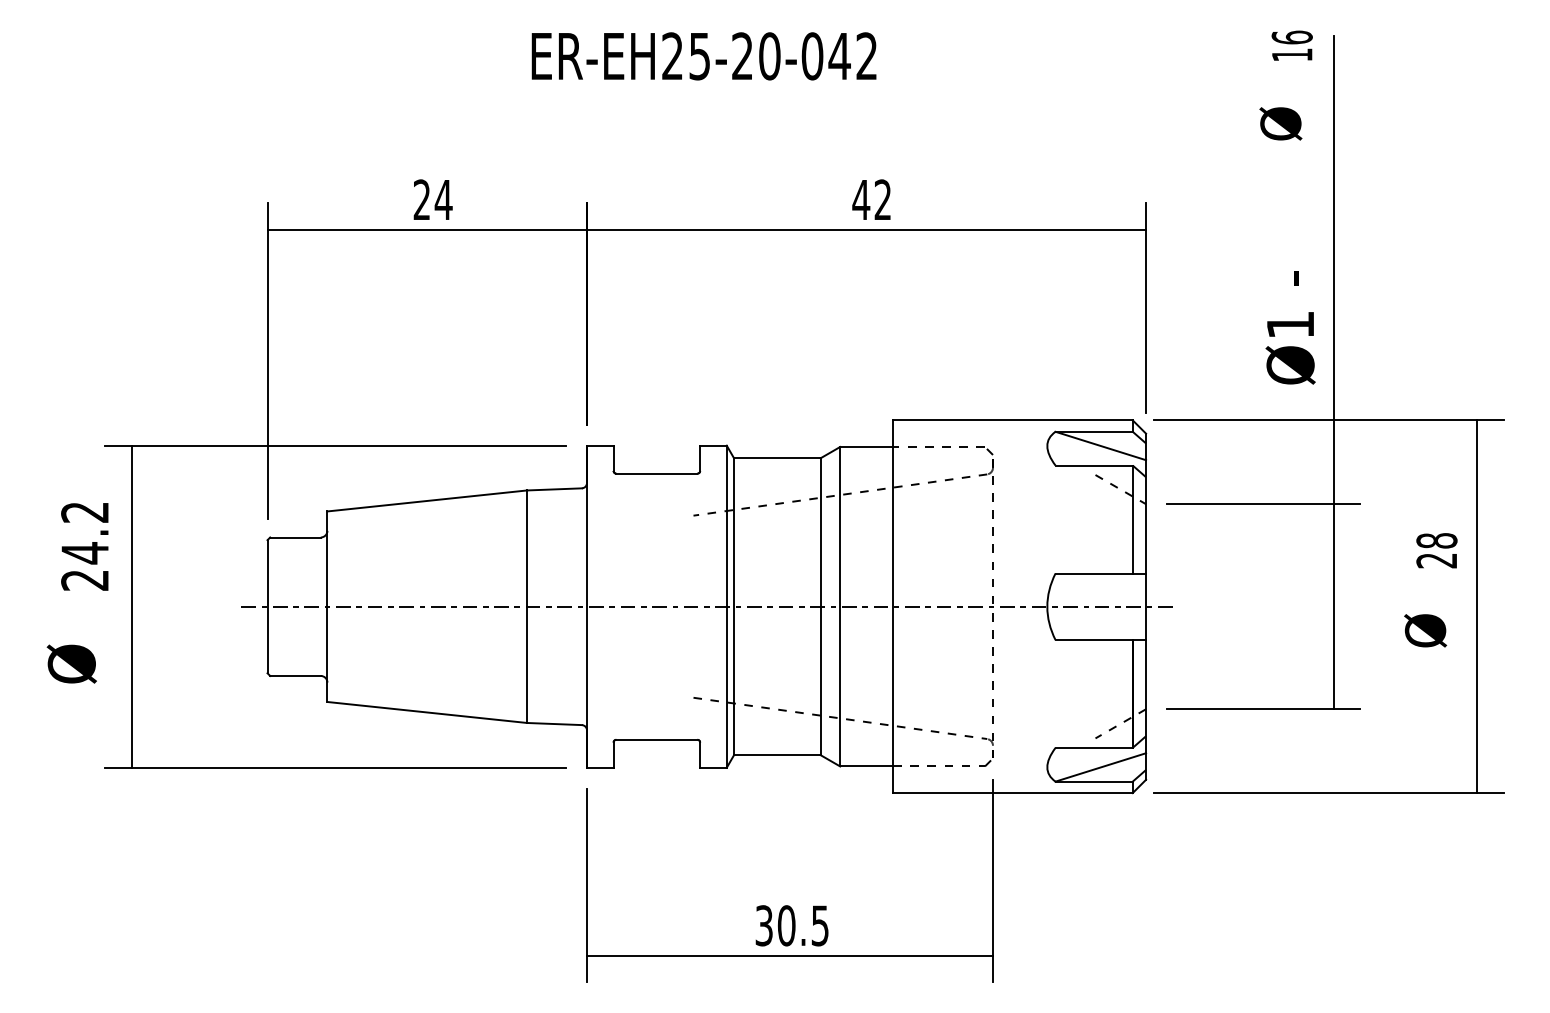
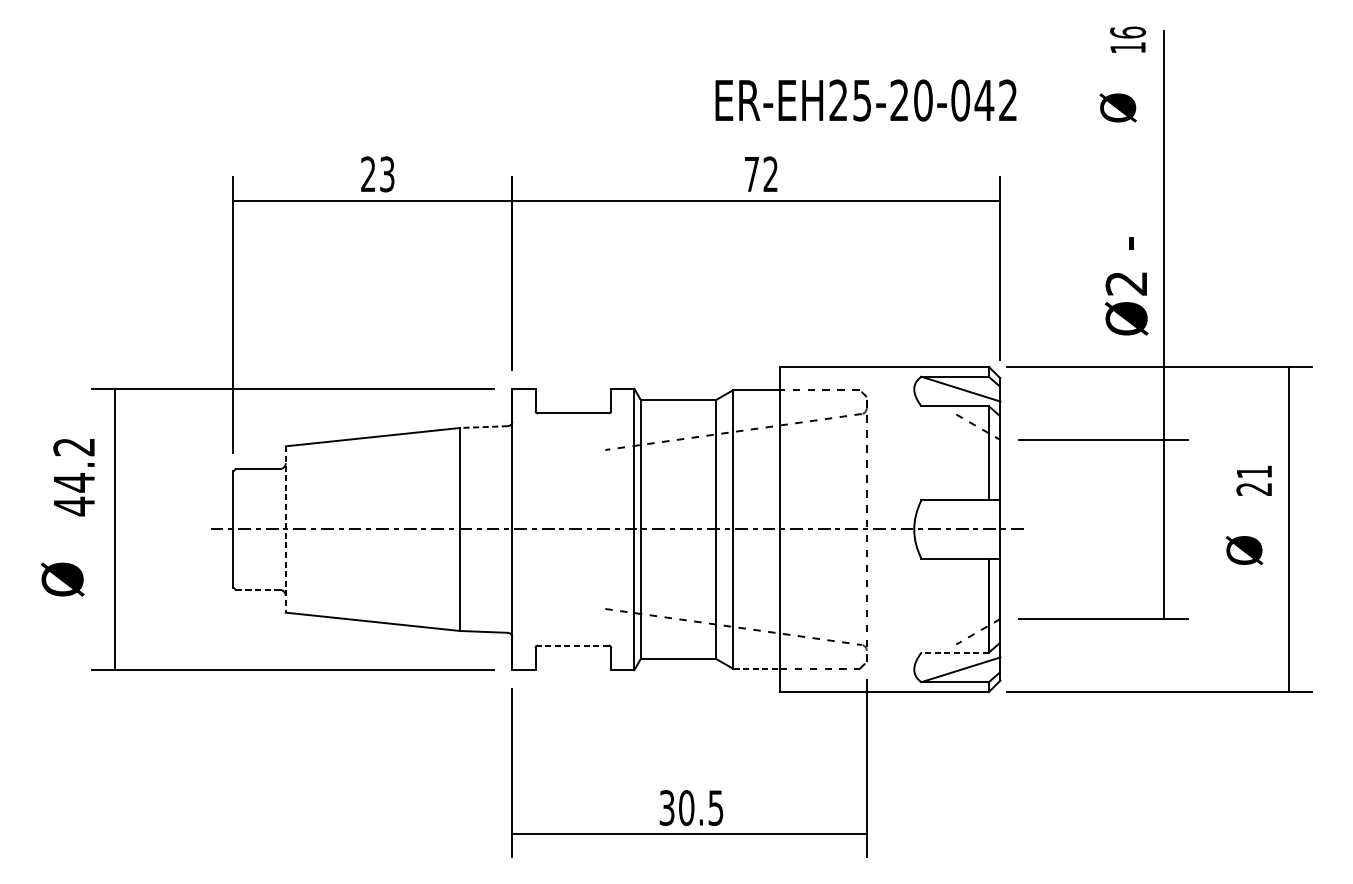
text: (703, 56) -> (865, 100), moved
text: (443, 199) -> (387, 173), 24 -> 23
text: (861, 199) -> (752, 173), 42 -> 72
text: (1289, 325) -> (1125, 283), Ø1 -> Ø2
line: (554, 489) -> (484, 427), solid -> dashed
text: (1436, 540) -> (1253, 471), 28 -> 21
text: (84, 580) -> (73, 506), 24.2 -> 44.2
line: (327, 607) -> (285, 530), solid -> dashed
line: (295, 675) -> (257, 589), solid -> dashed
line: (656, 739) -> (573, 645), solid -> dashed
line: (1094, 747) -> (955, 652), solid -> dashed
line: (867, 766) -> (757, 668), solid -> dashed

